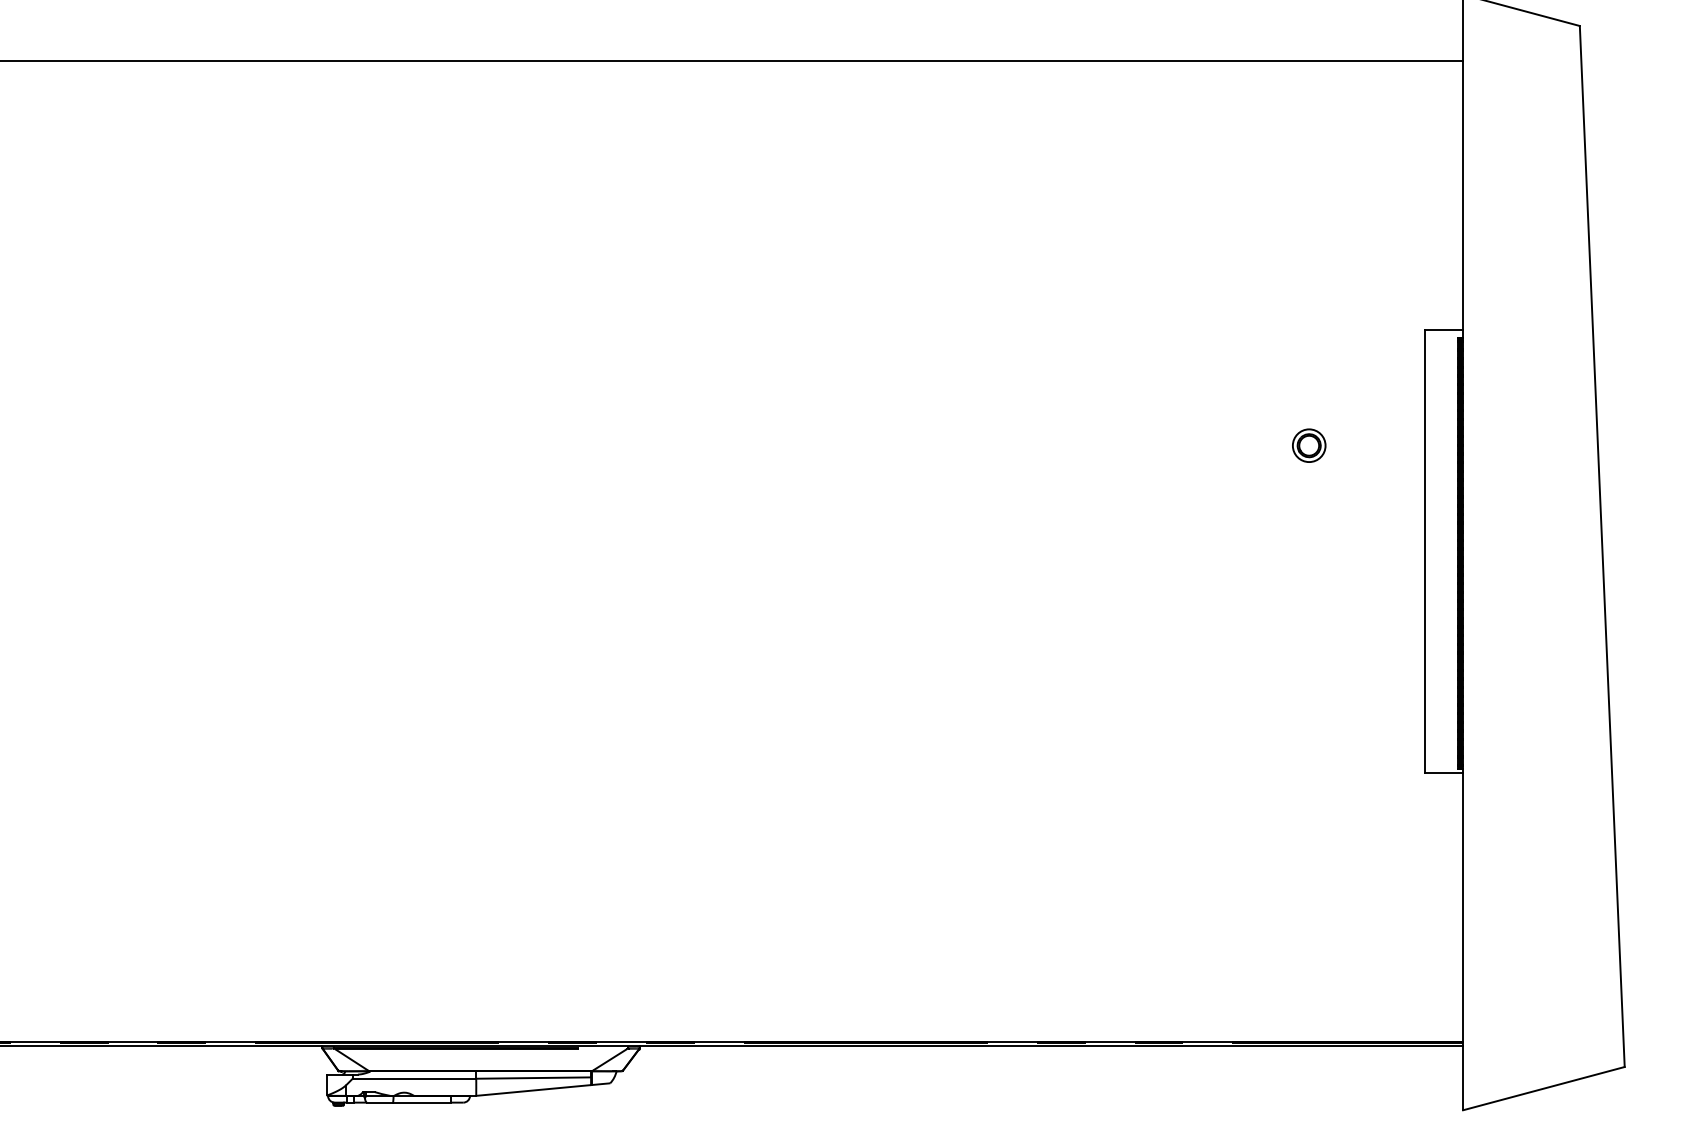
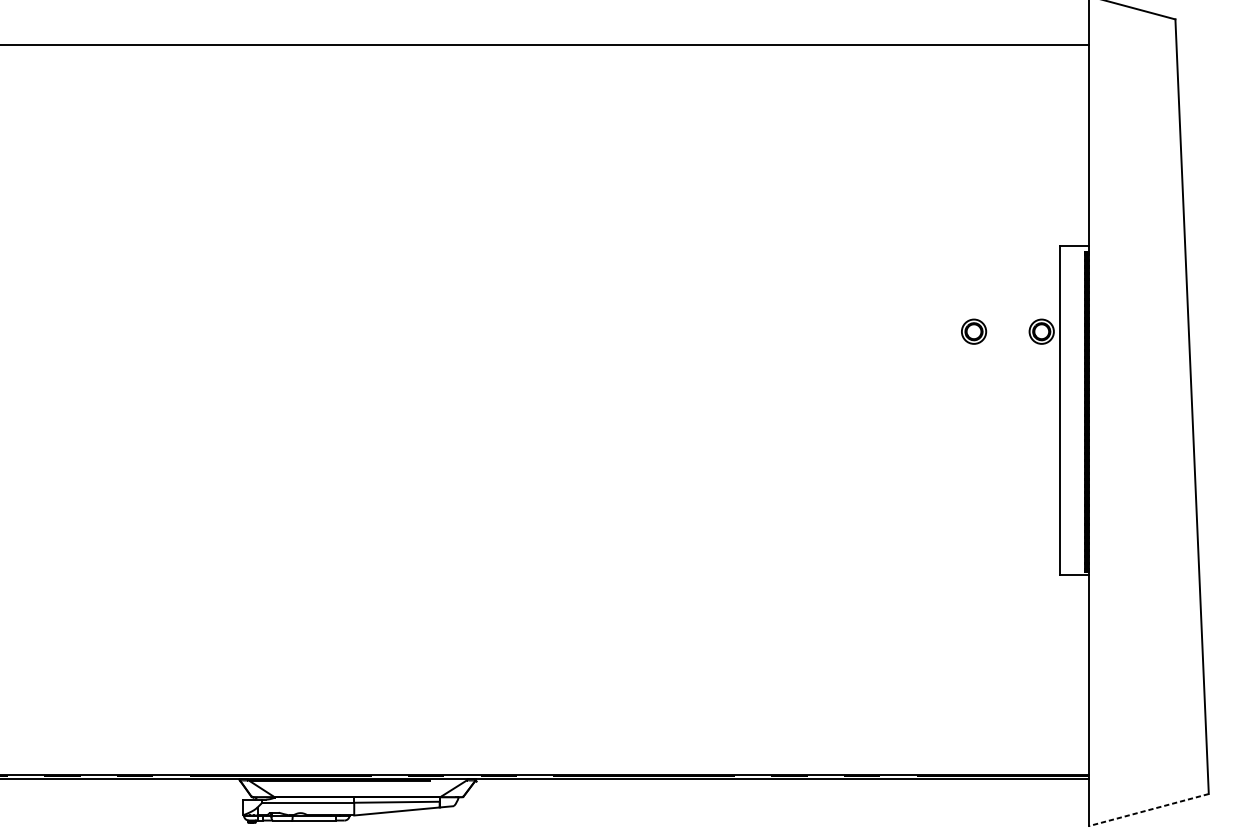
part: (1400, 445) -> (1041, 331), added
line: (1543, 1088) -> (1148, 810), solid -> dashed

